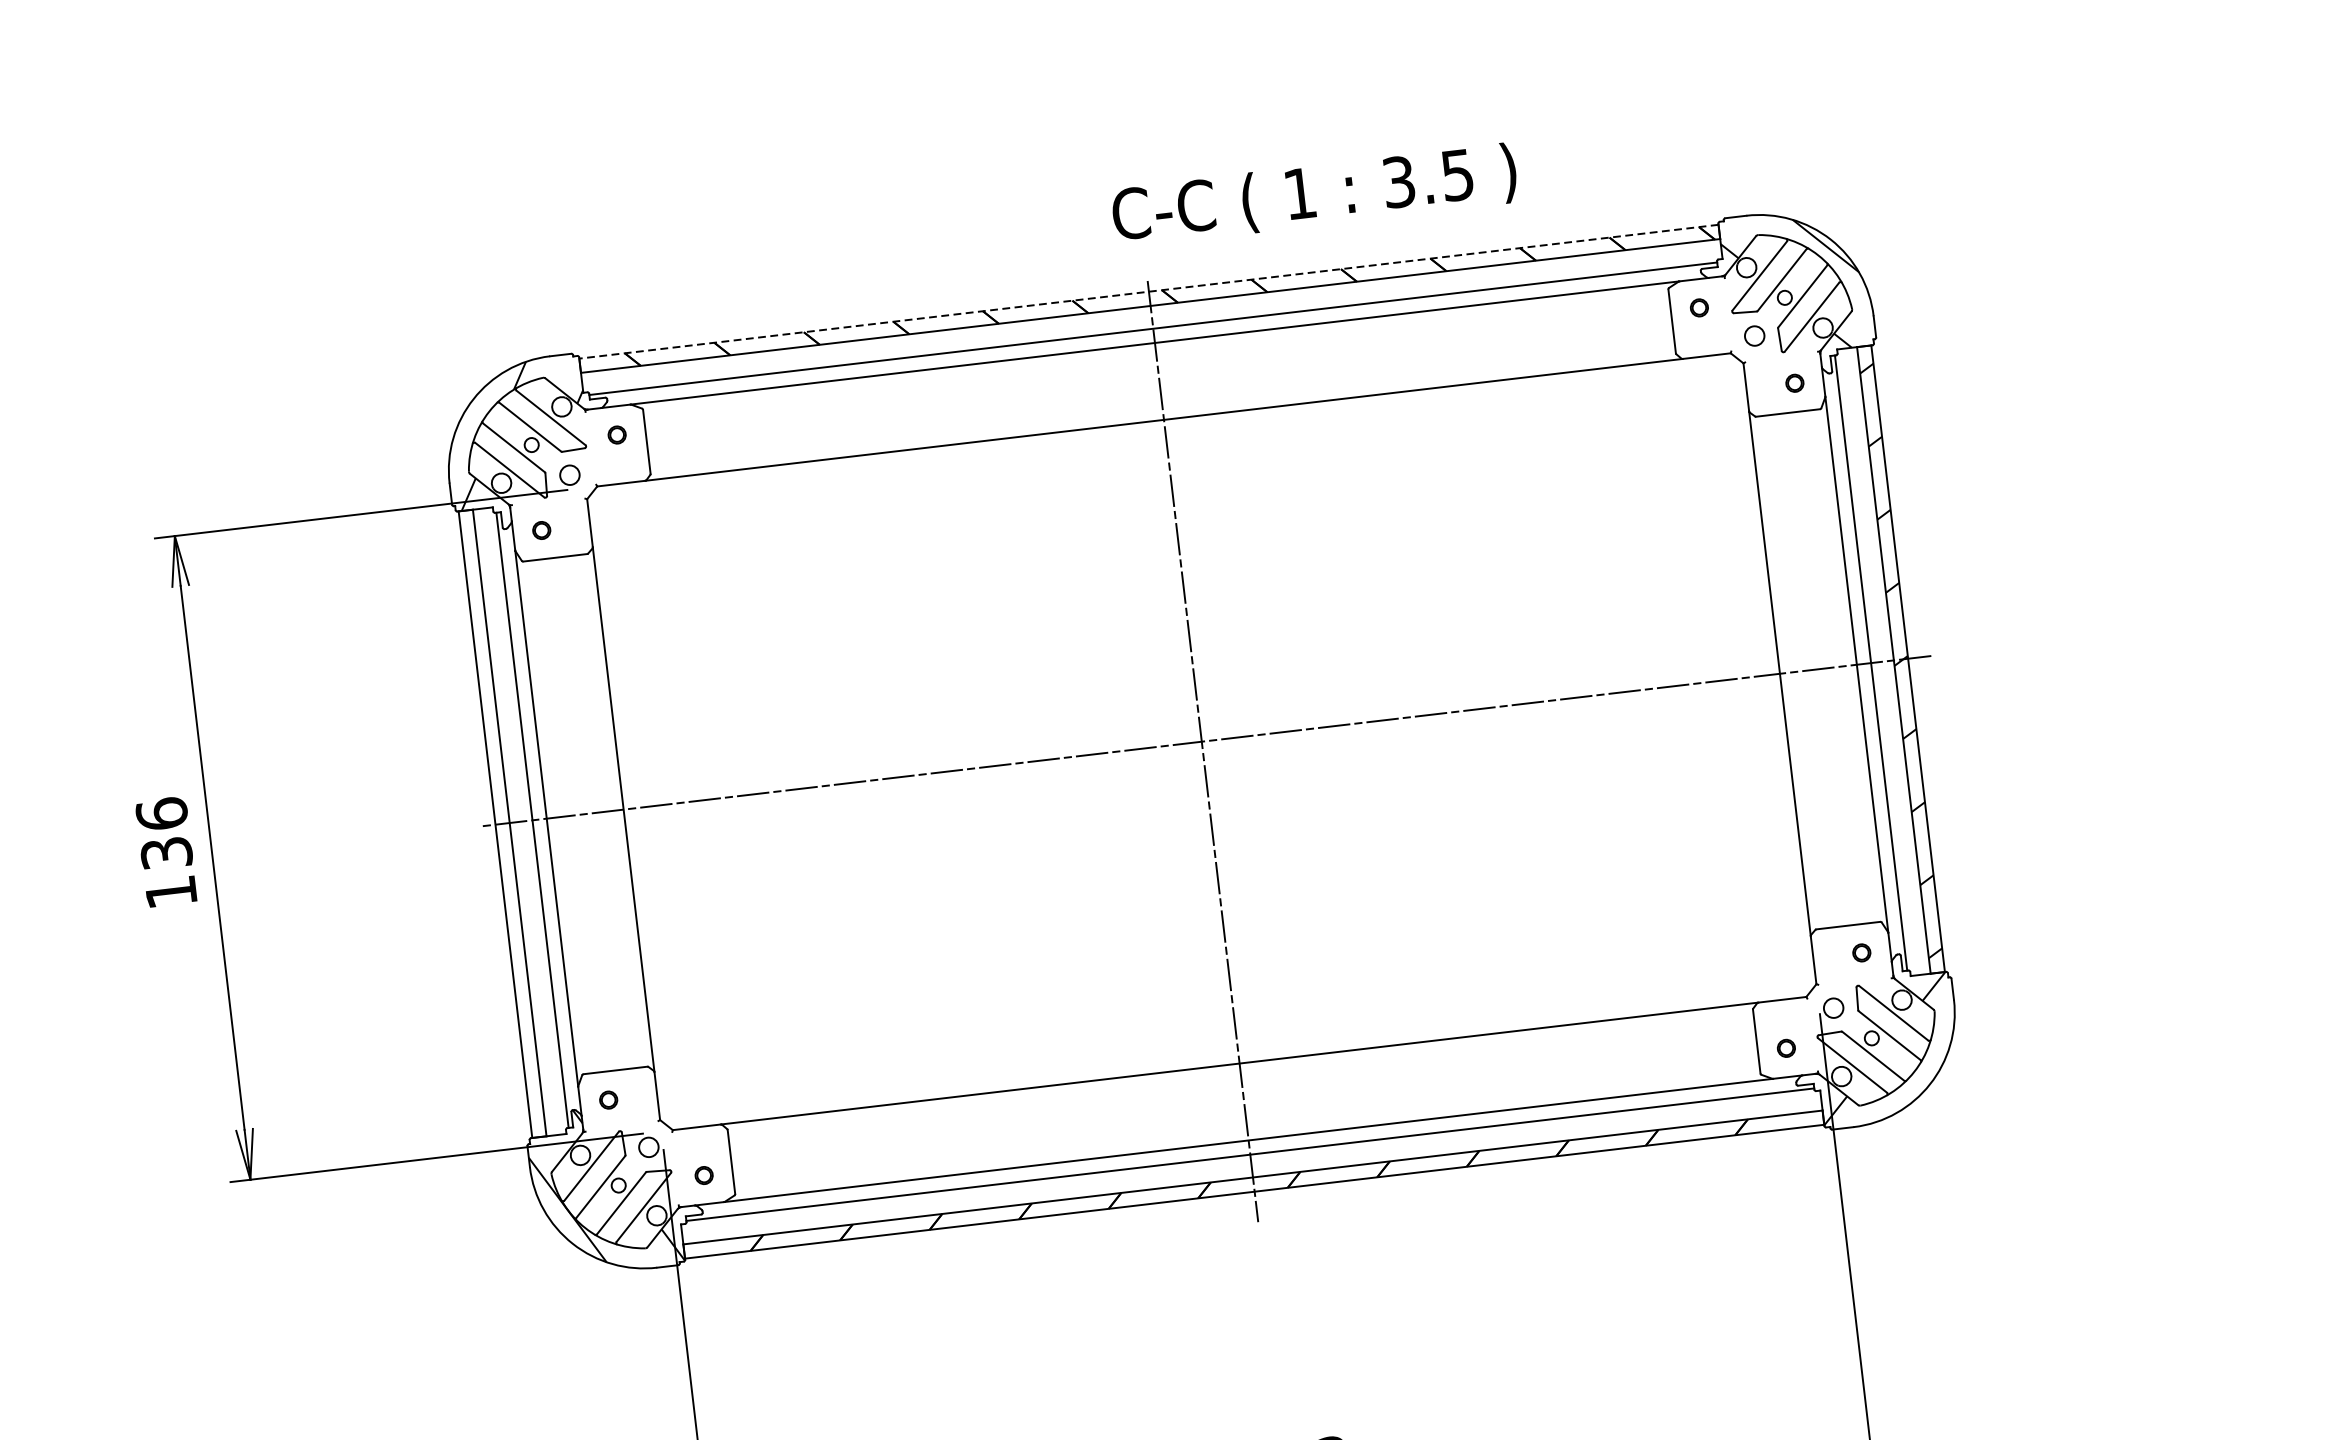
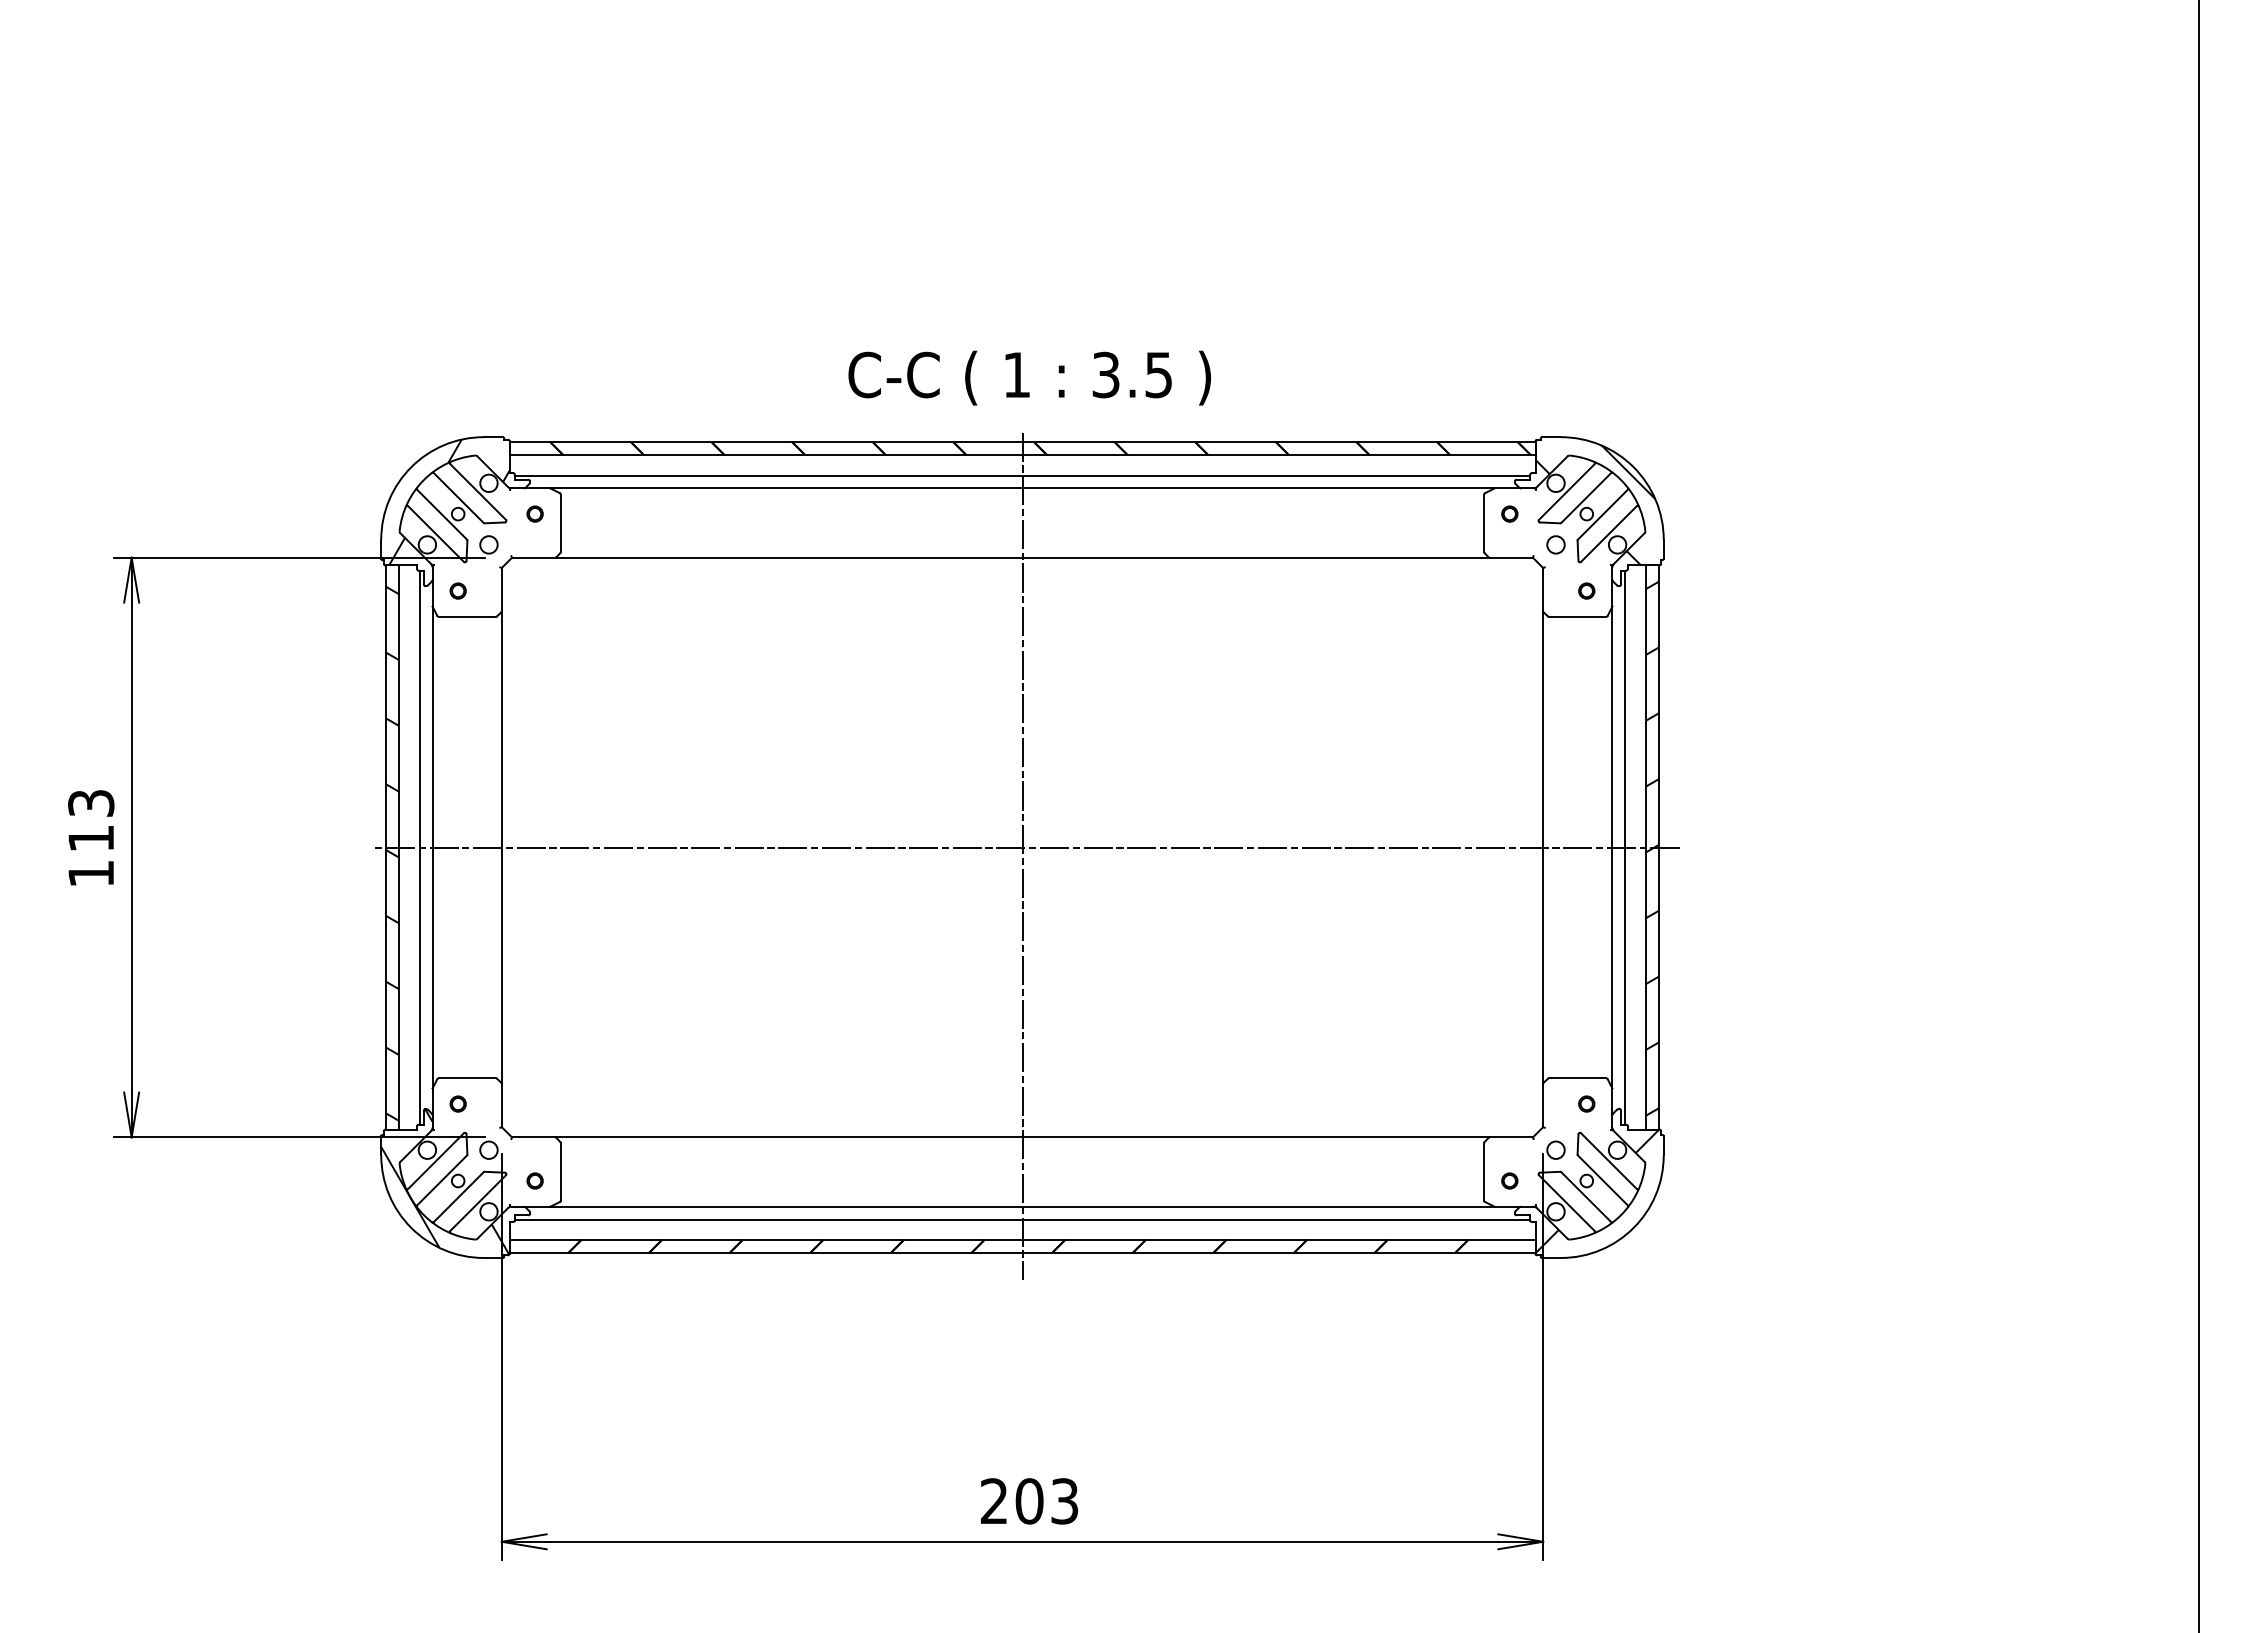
text: (1314, 194) -> (1029, 377), moved
line: (1148, 291) -> (1022, 442), dashed -> solid
hatch: (503, 830) -> (392, 853), added
text: (164, 833) -> (91, 820), 136 -> 113

